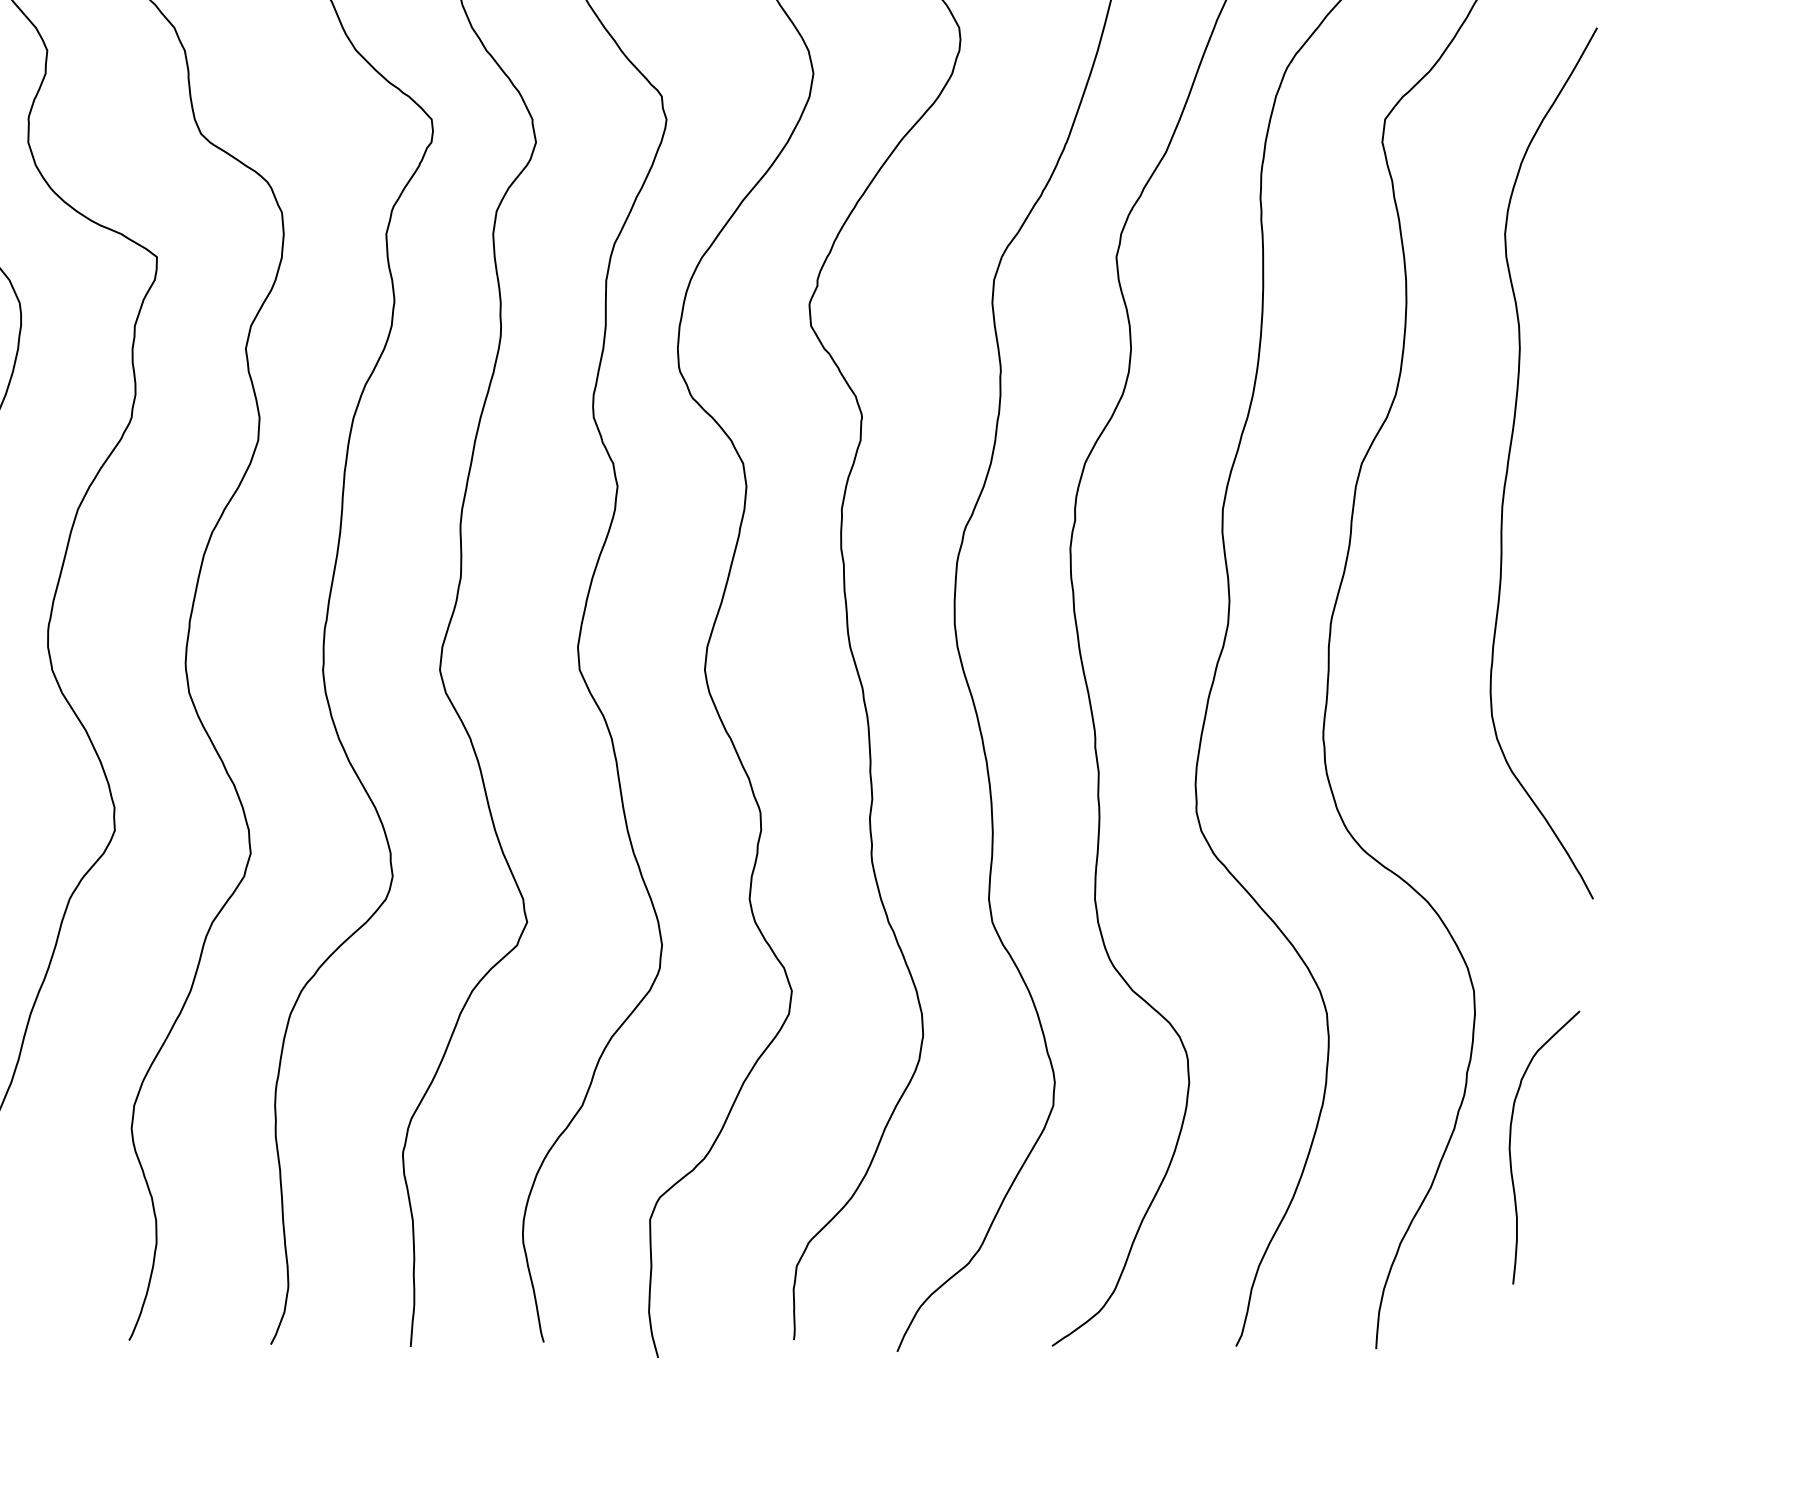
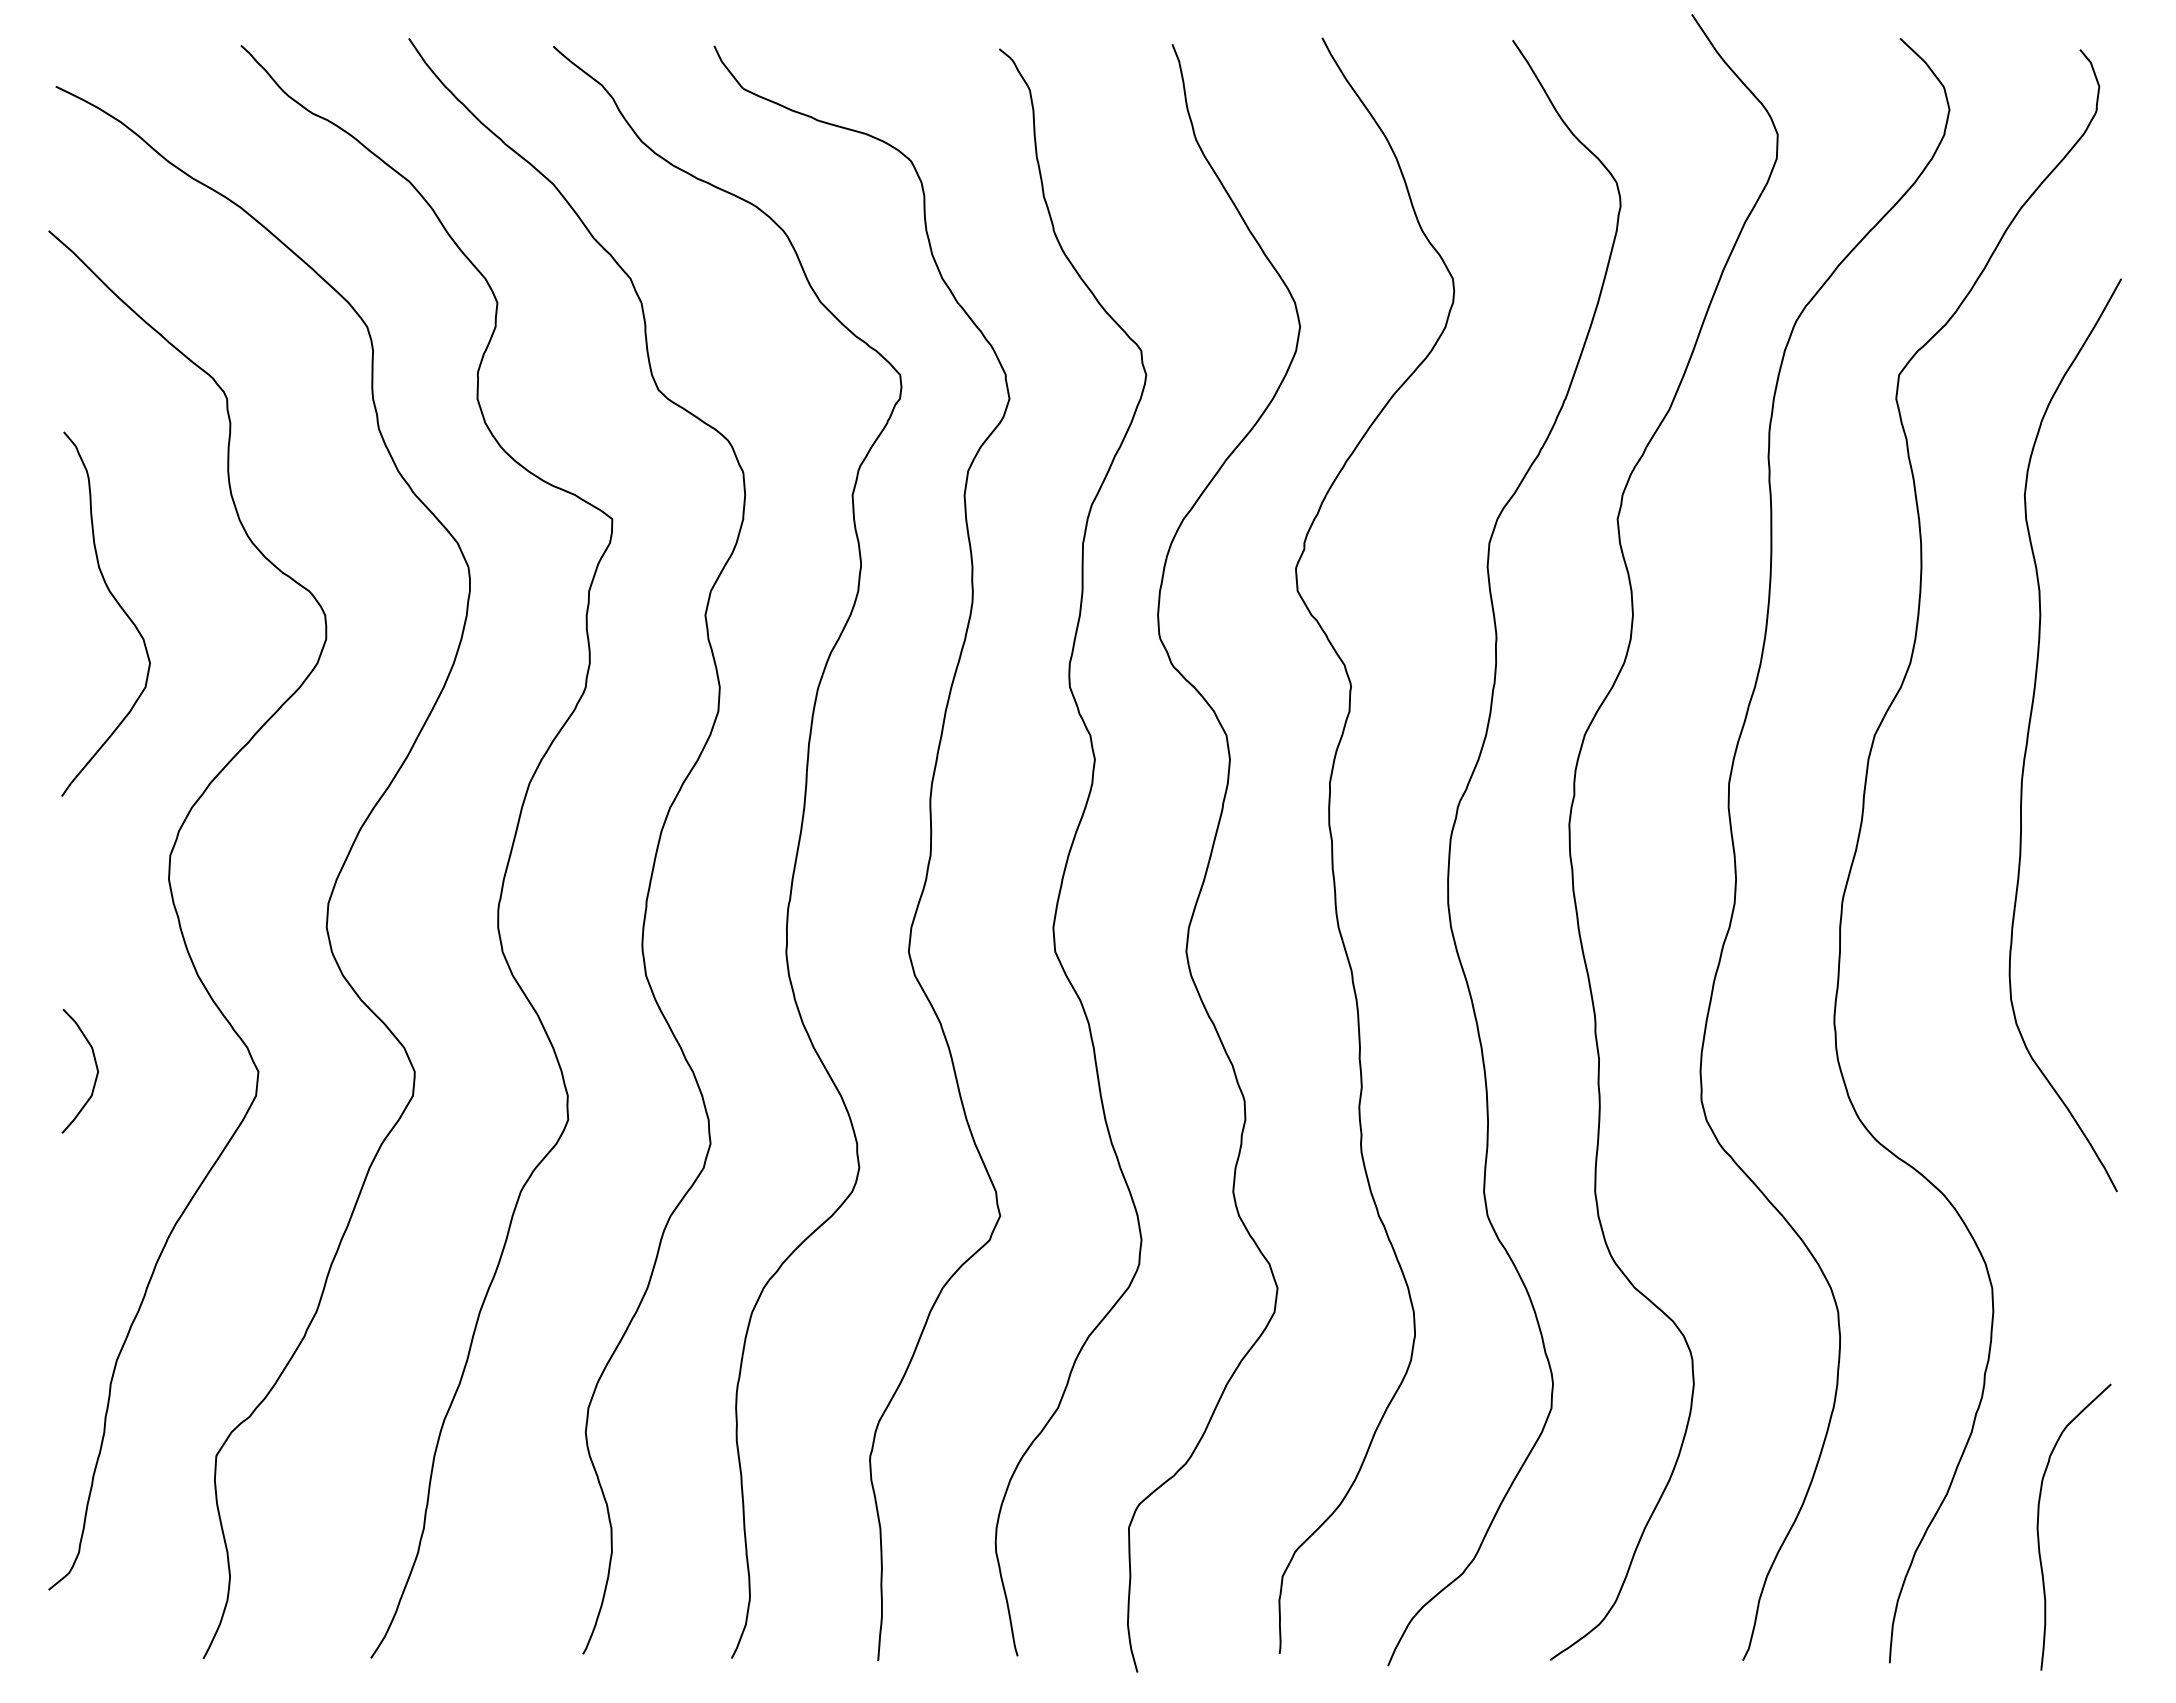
curve: (1510, 1146) -> (2038, 1526), moved

